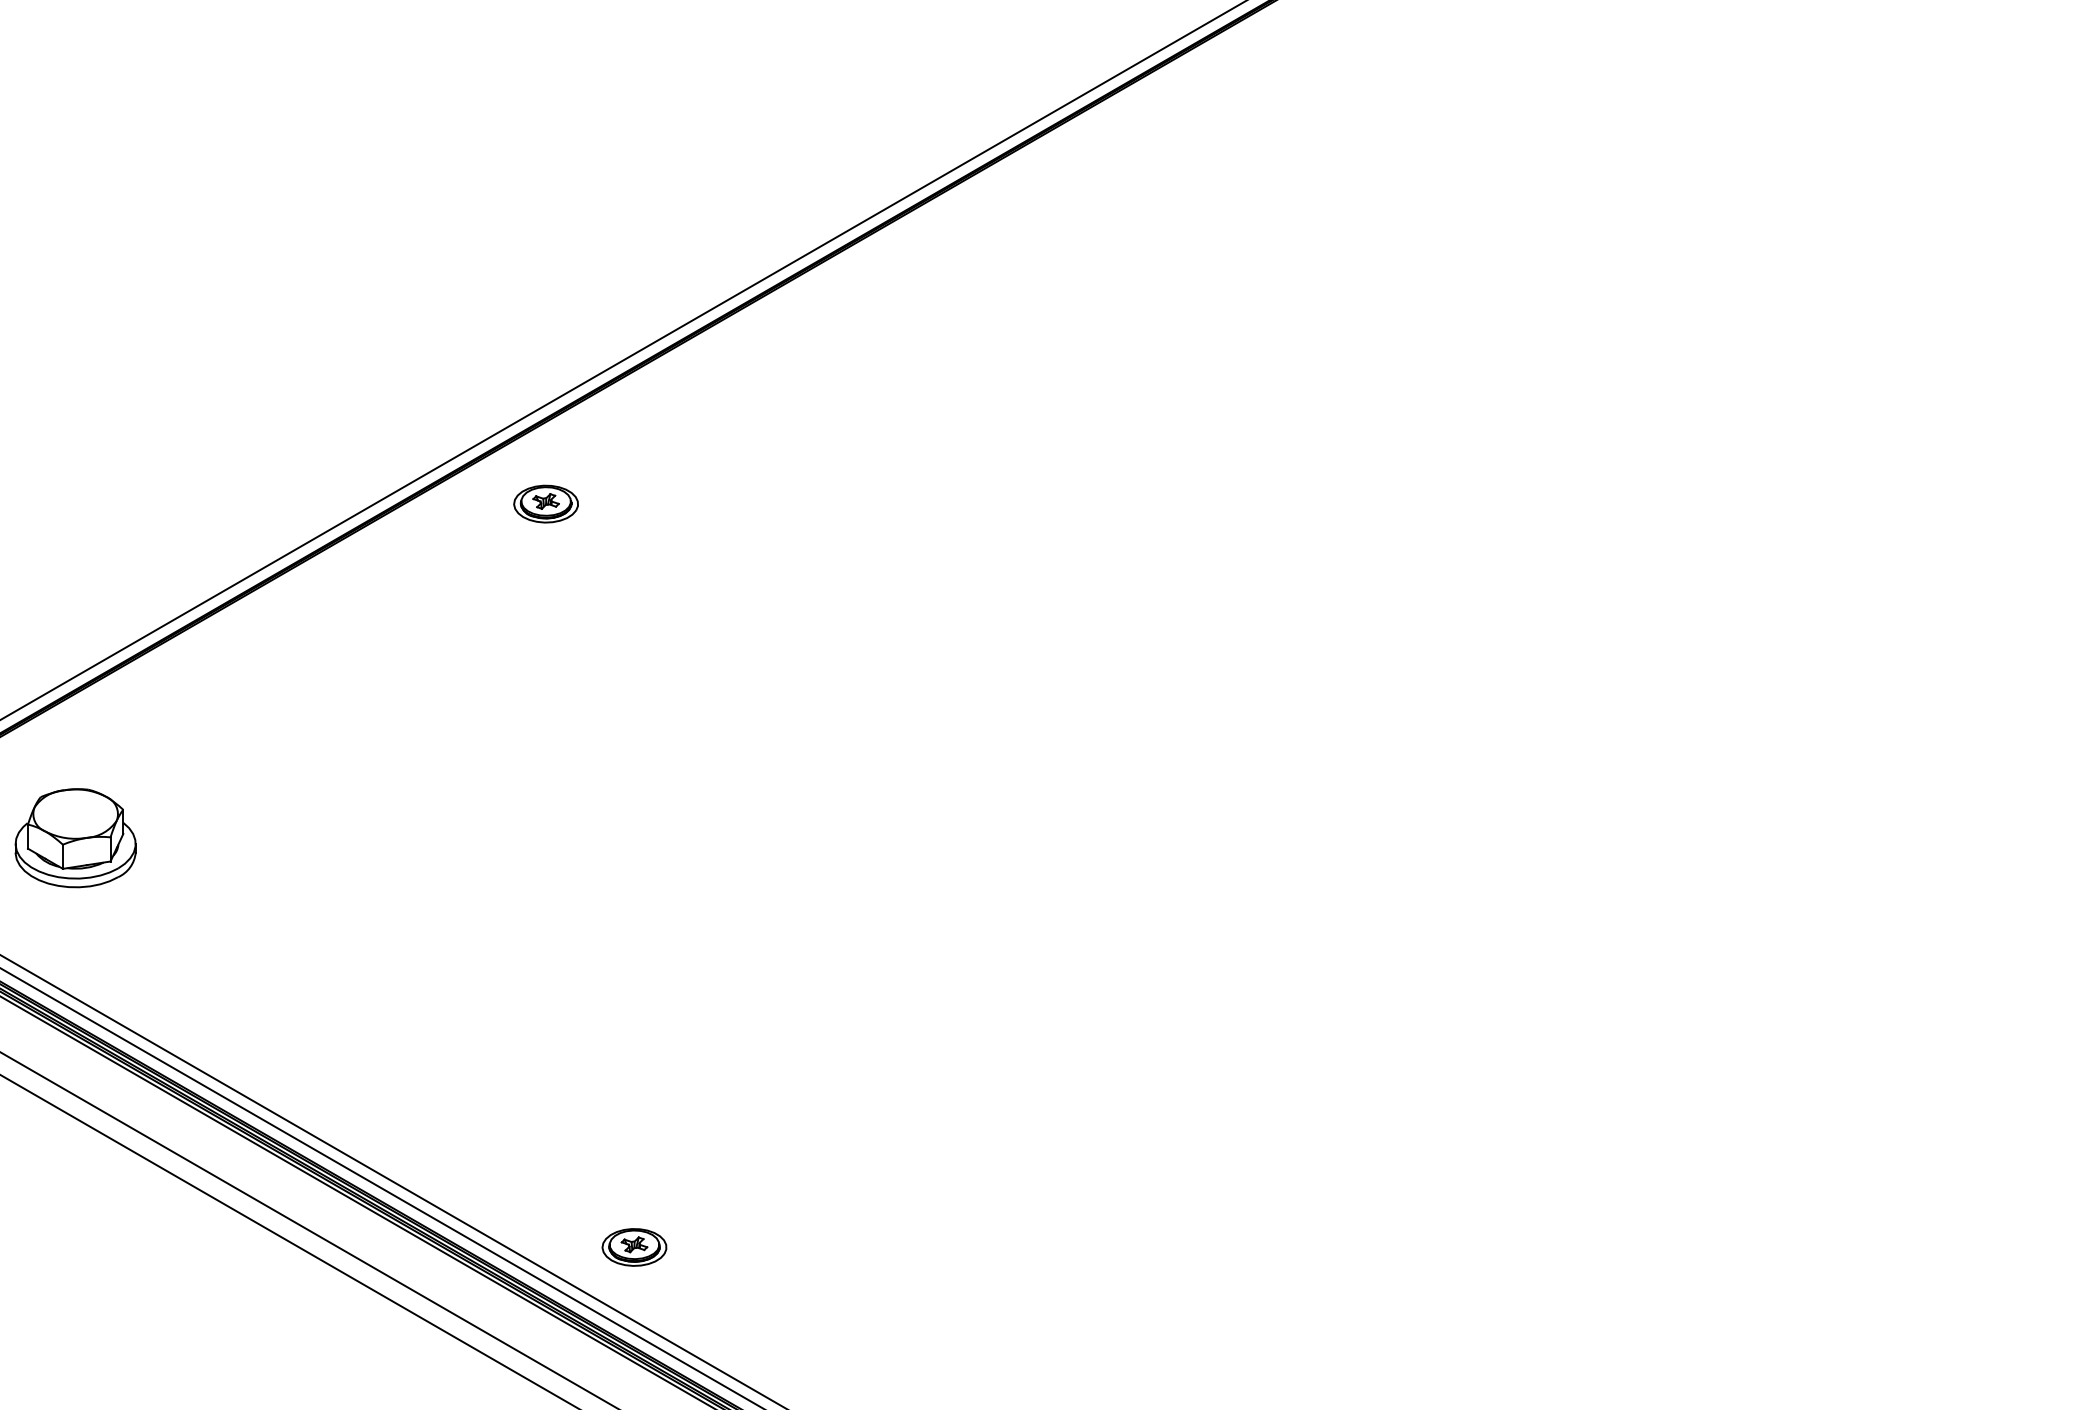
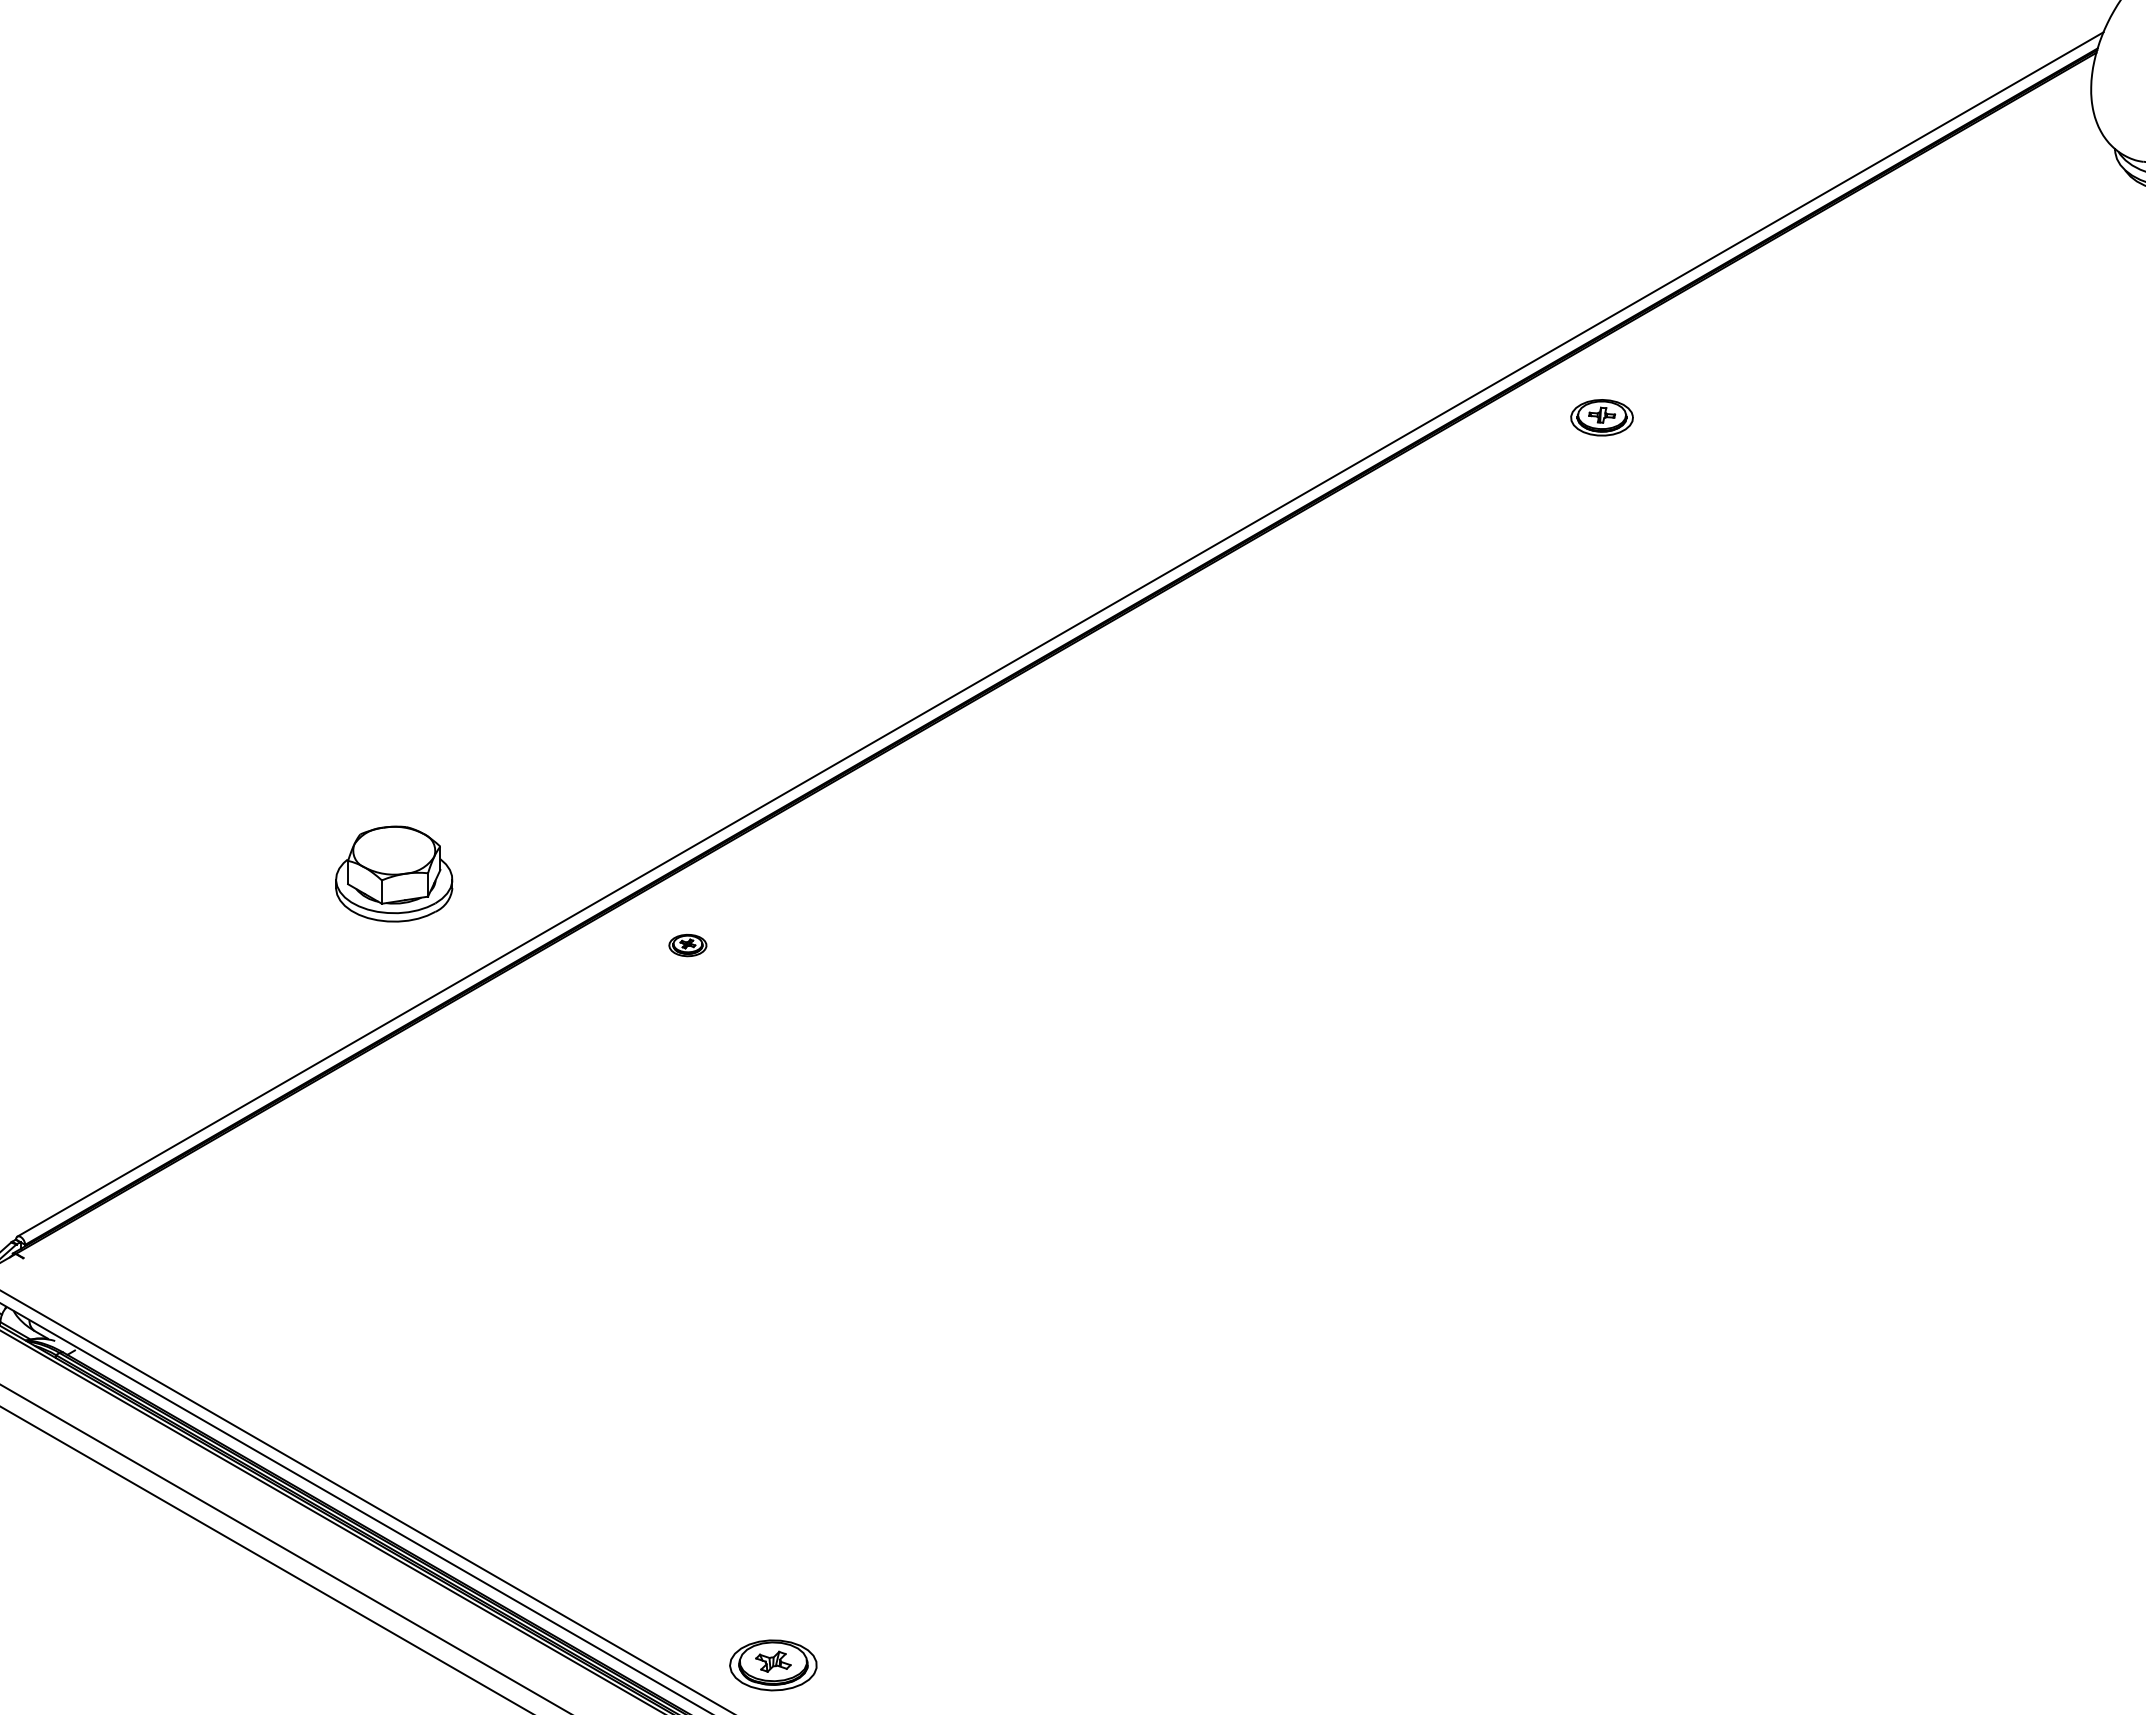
part: (545, 504) -> (687, 945), size x0.6
part: (75, 837) -> (394, 873), moved
part: (634, 1247) -> (773, 1665), size x1.4

